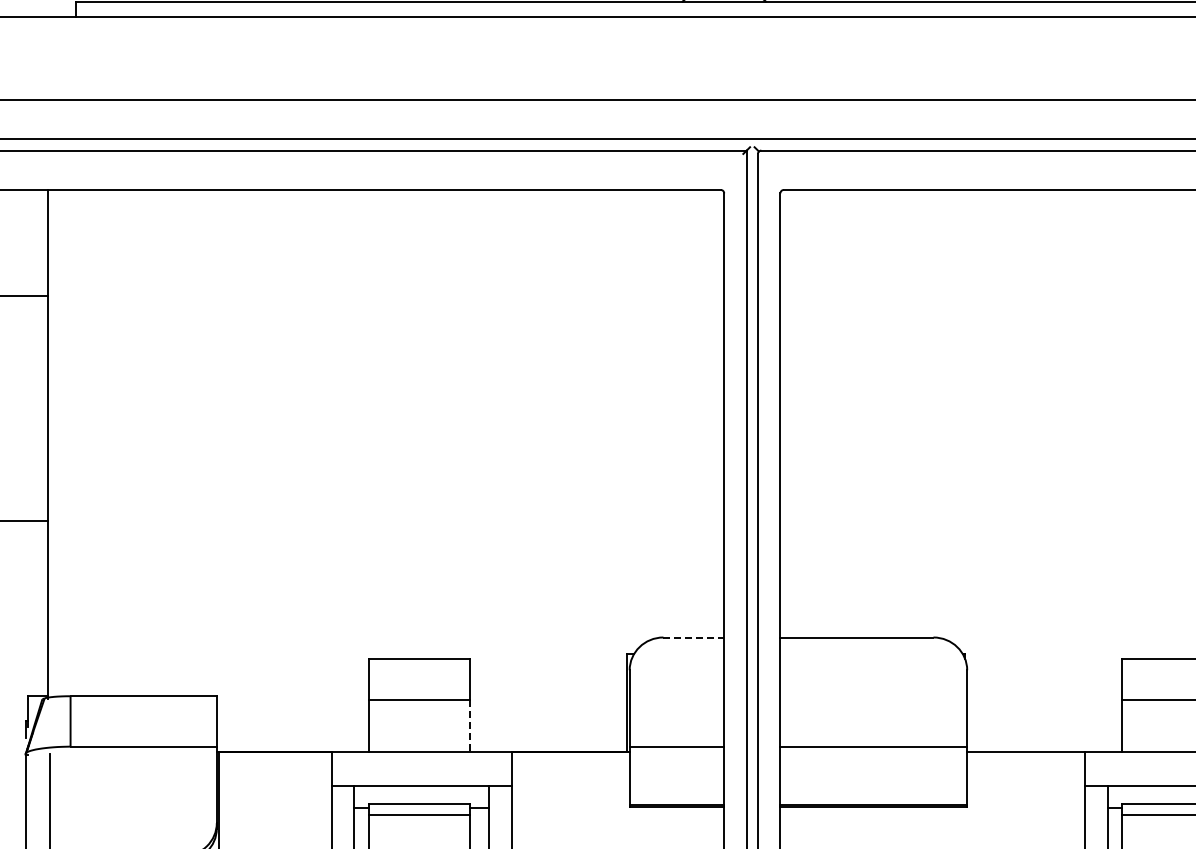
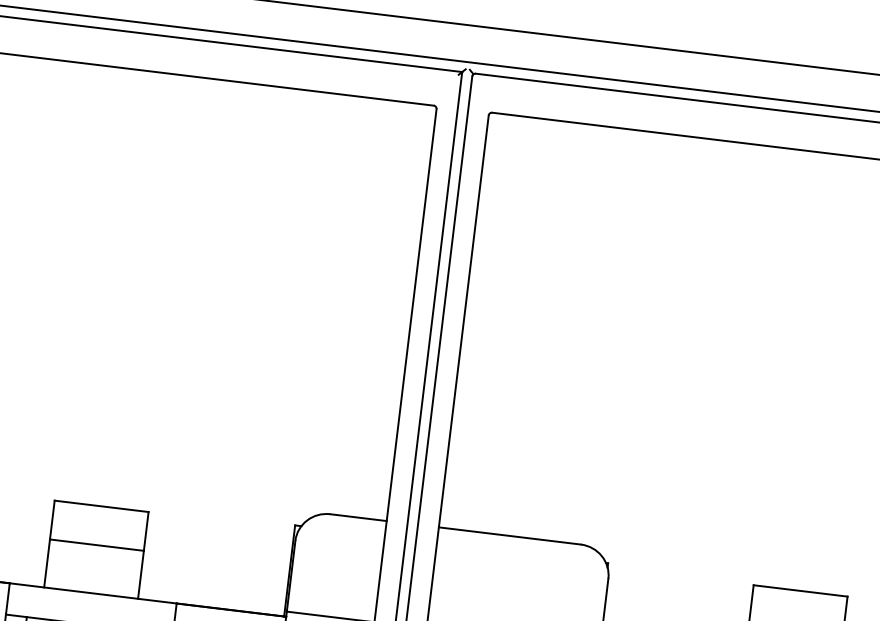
line: (694, 637) -> (359, 517), dashed -> solid
line: (469, 726) -> (140, 574), dashed -> solid

